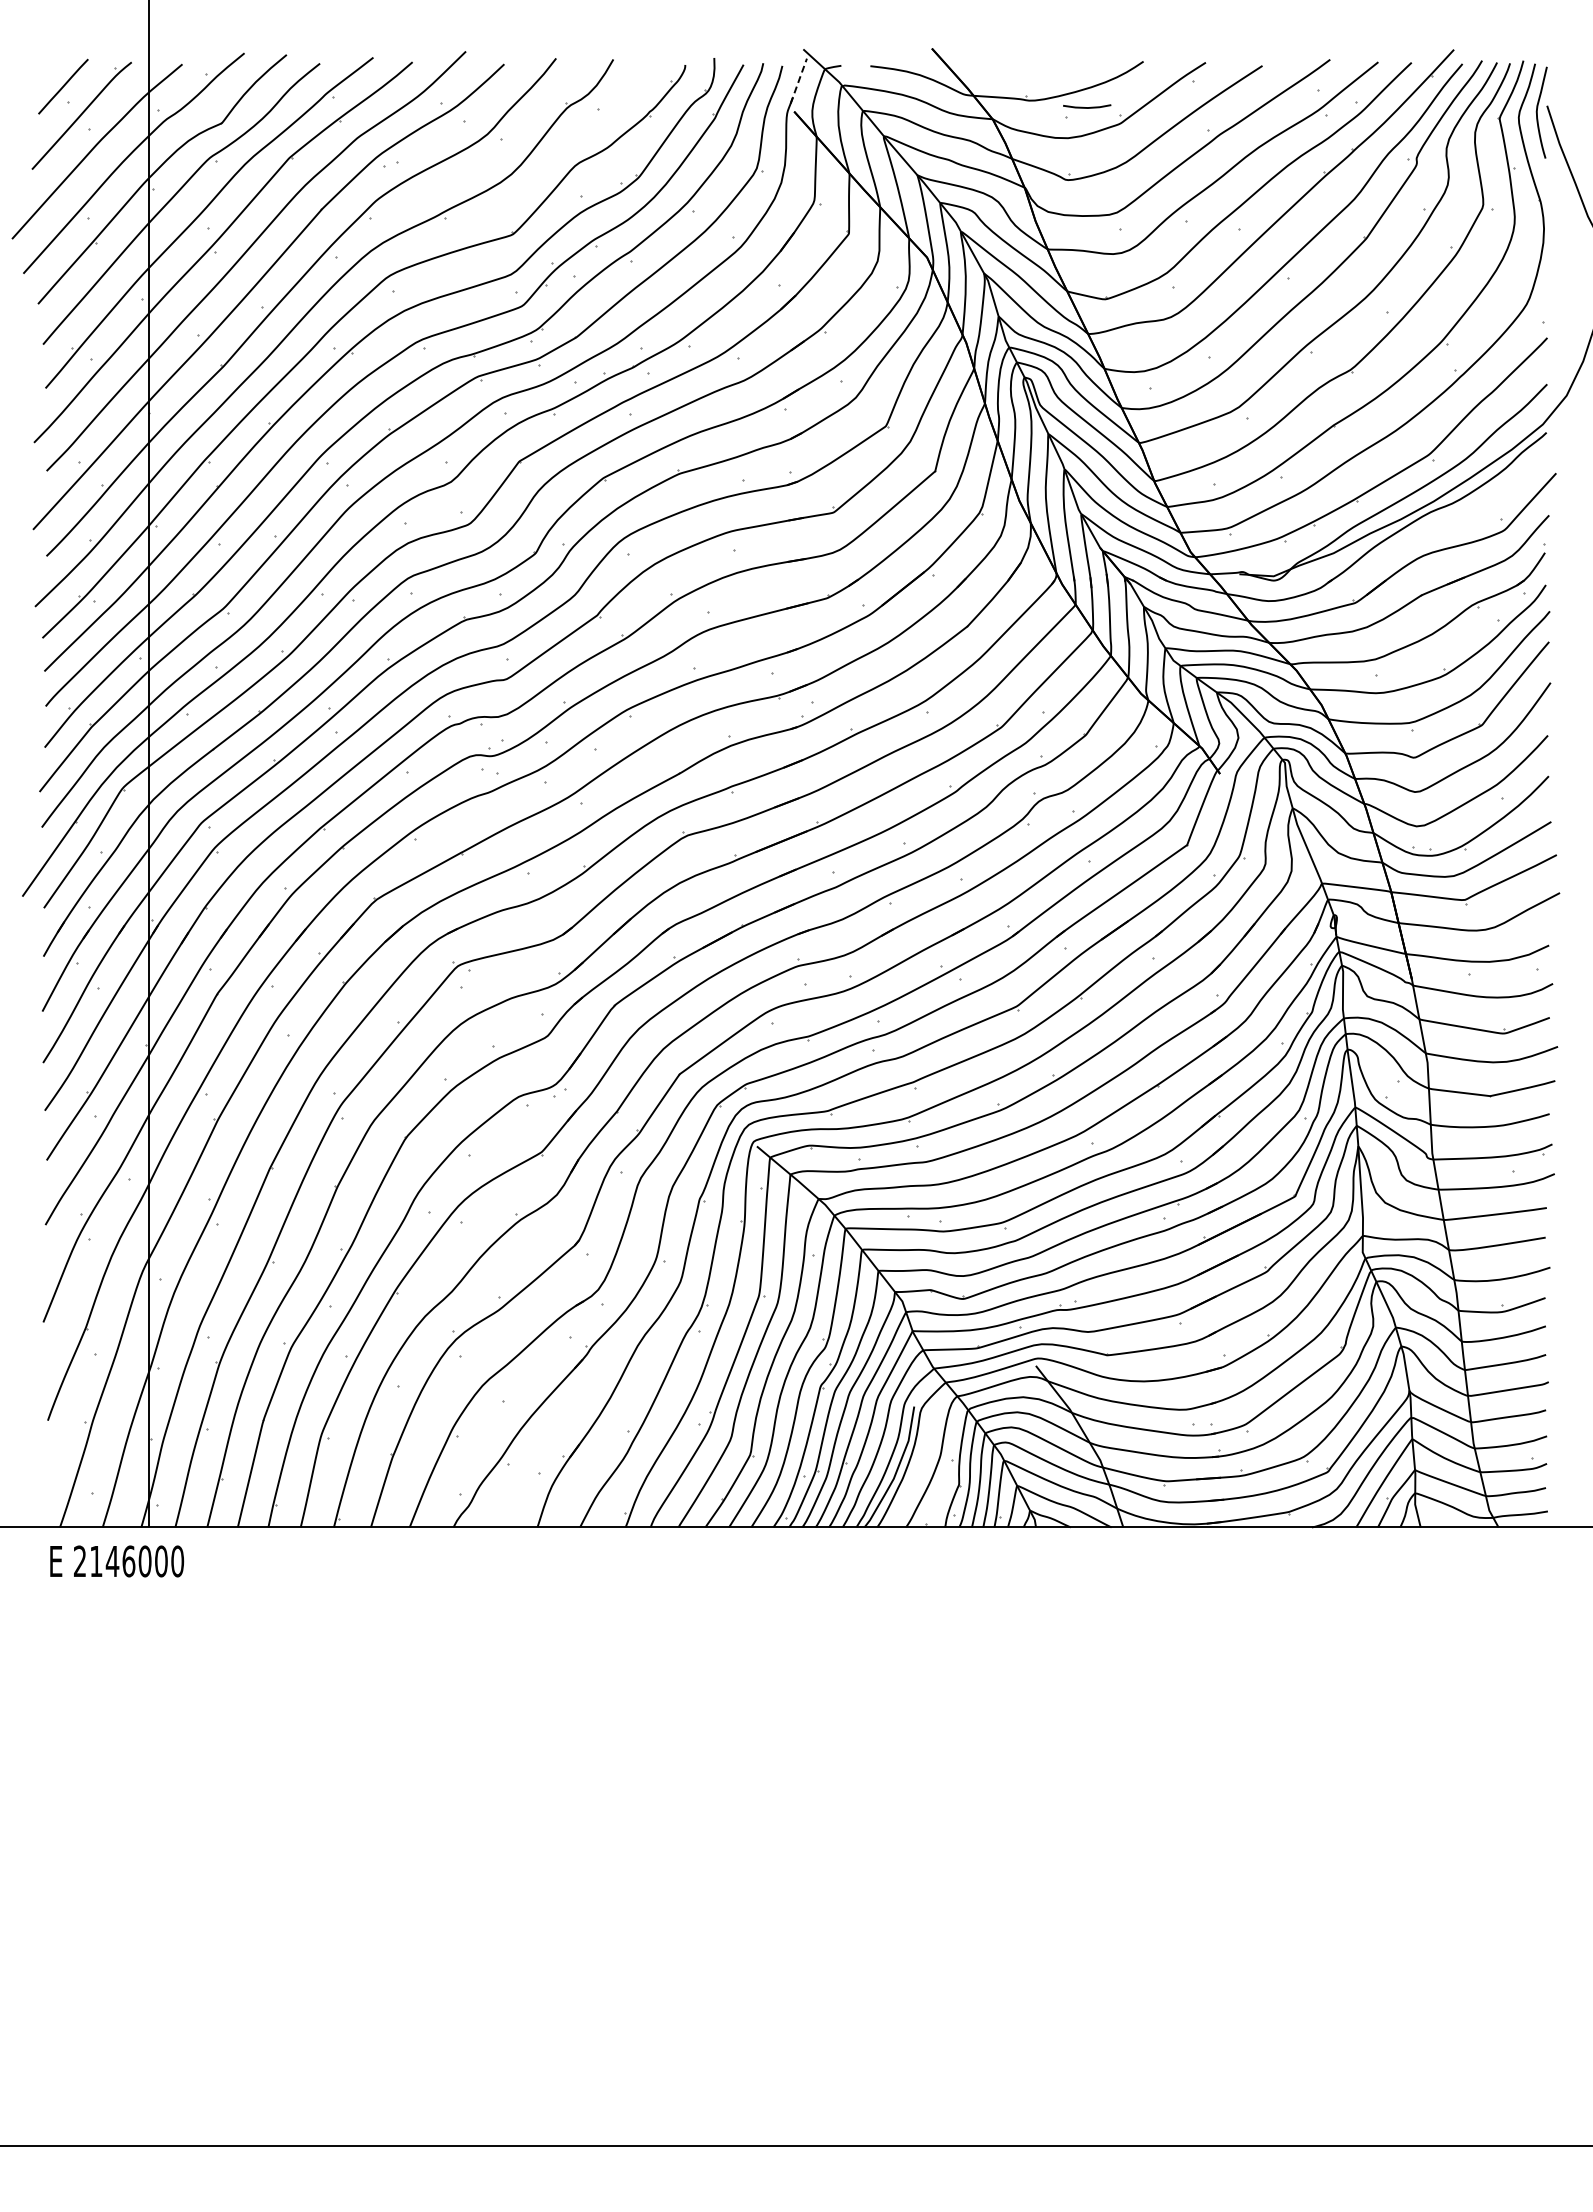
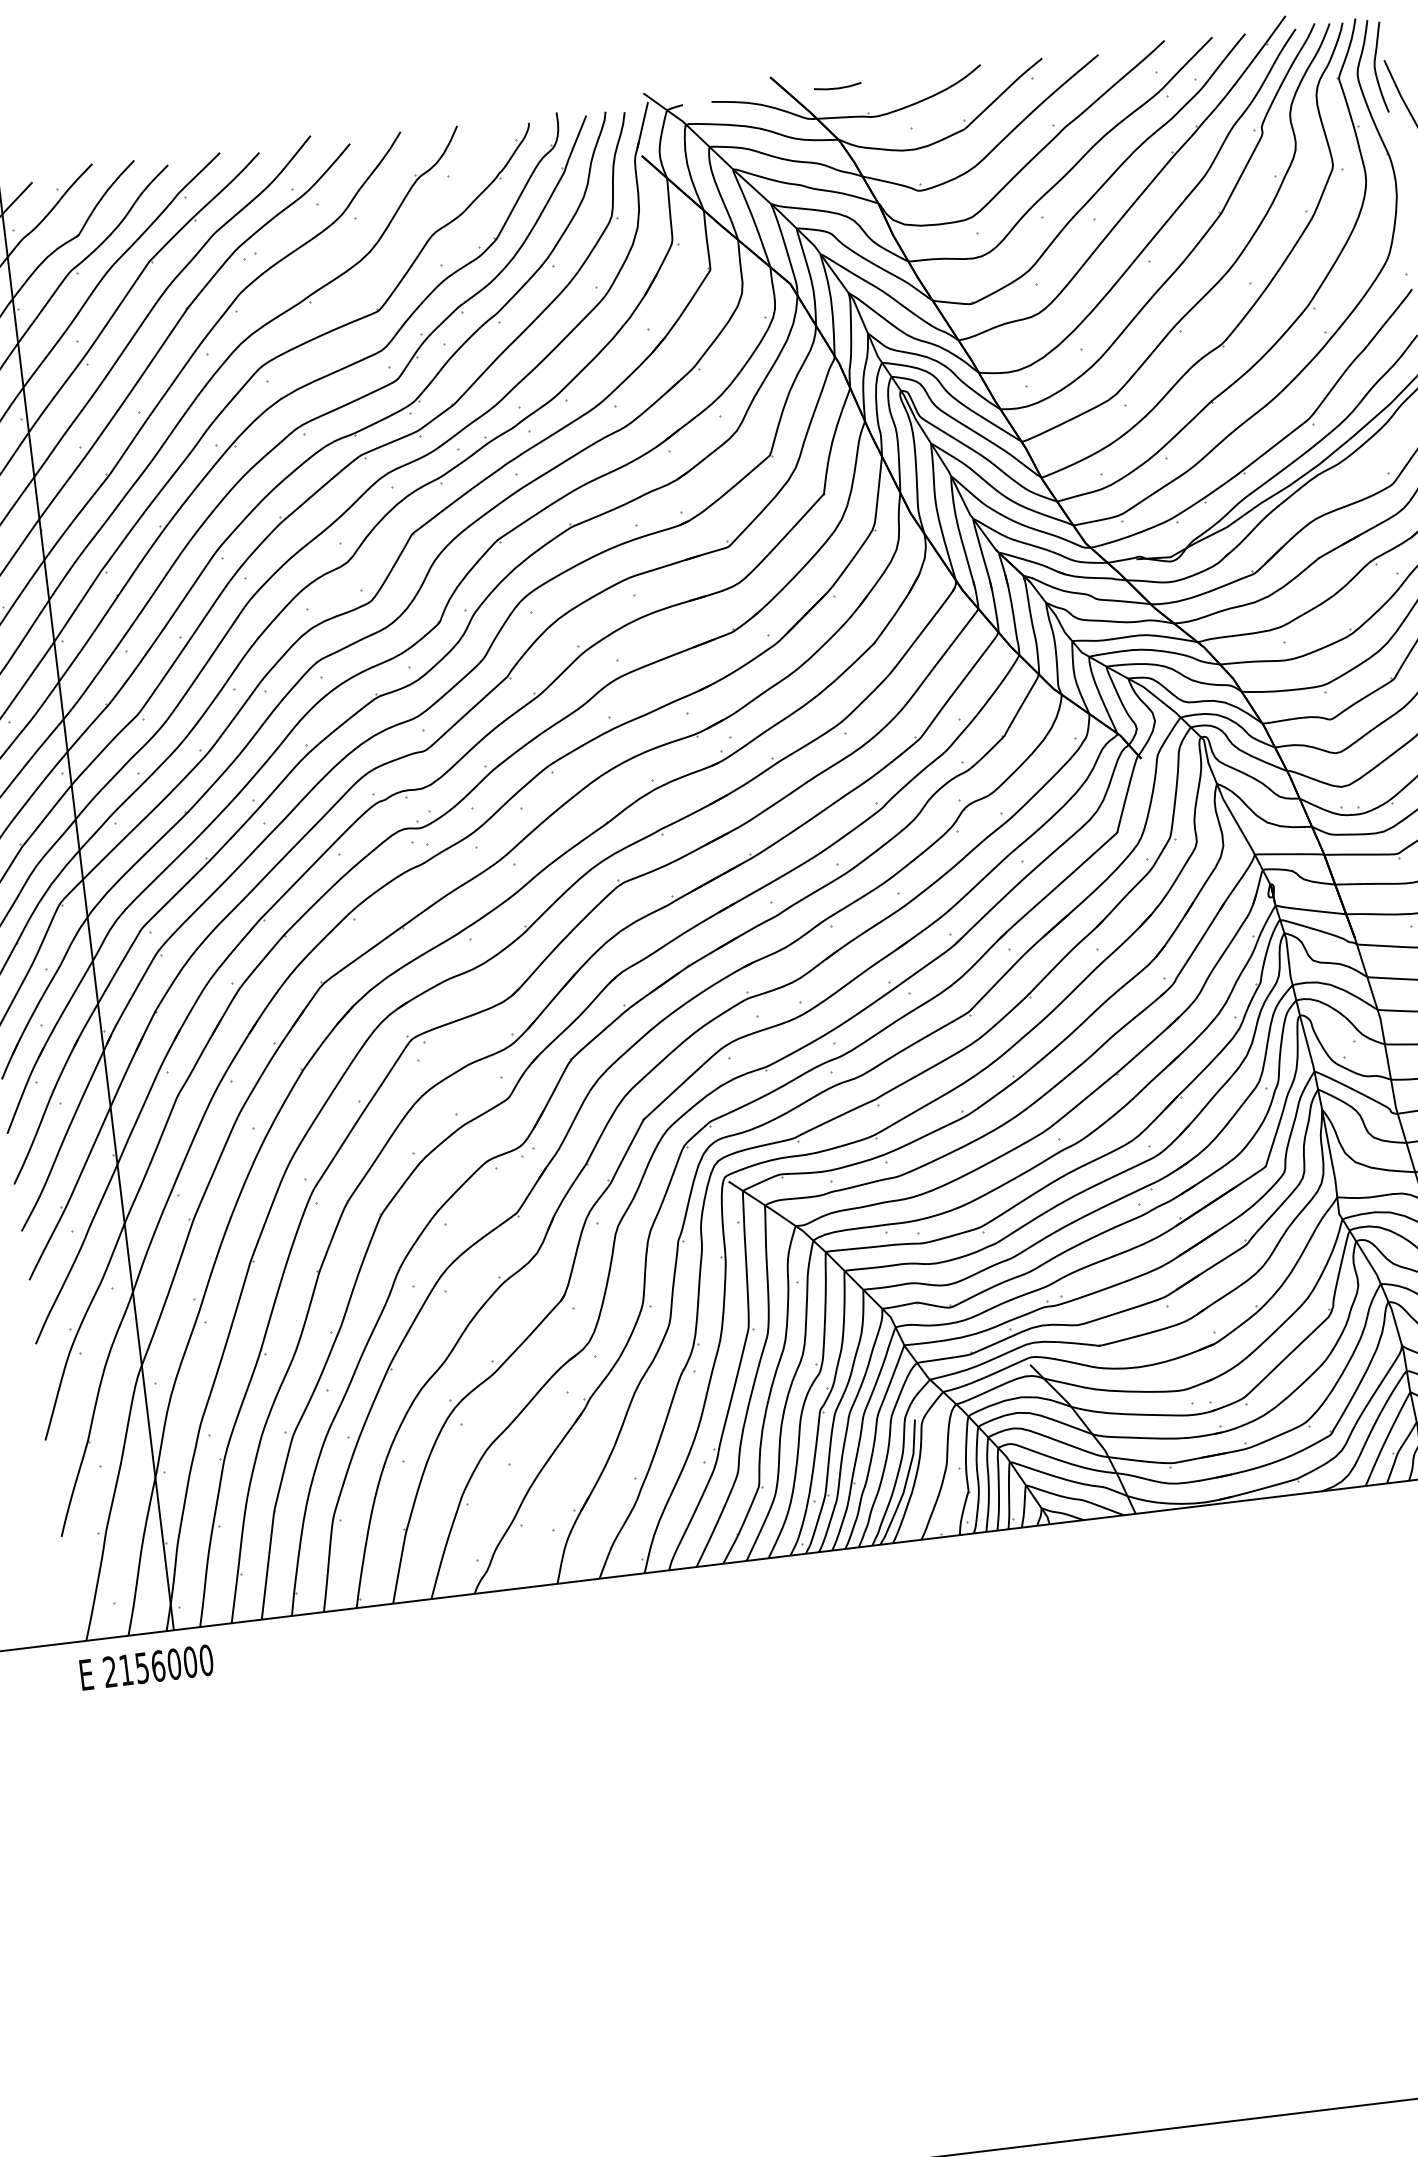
line: (798, 80) -> (642, 124), dashed -> solid
line: (1087, 107) -> (838, 87), moved
text: (112, 1561) -> (142, 1668), 2146000 -> 2156000

